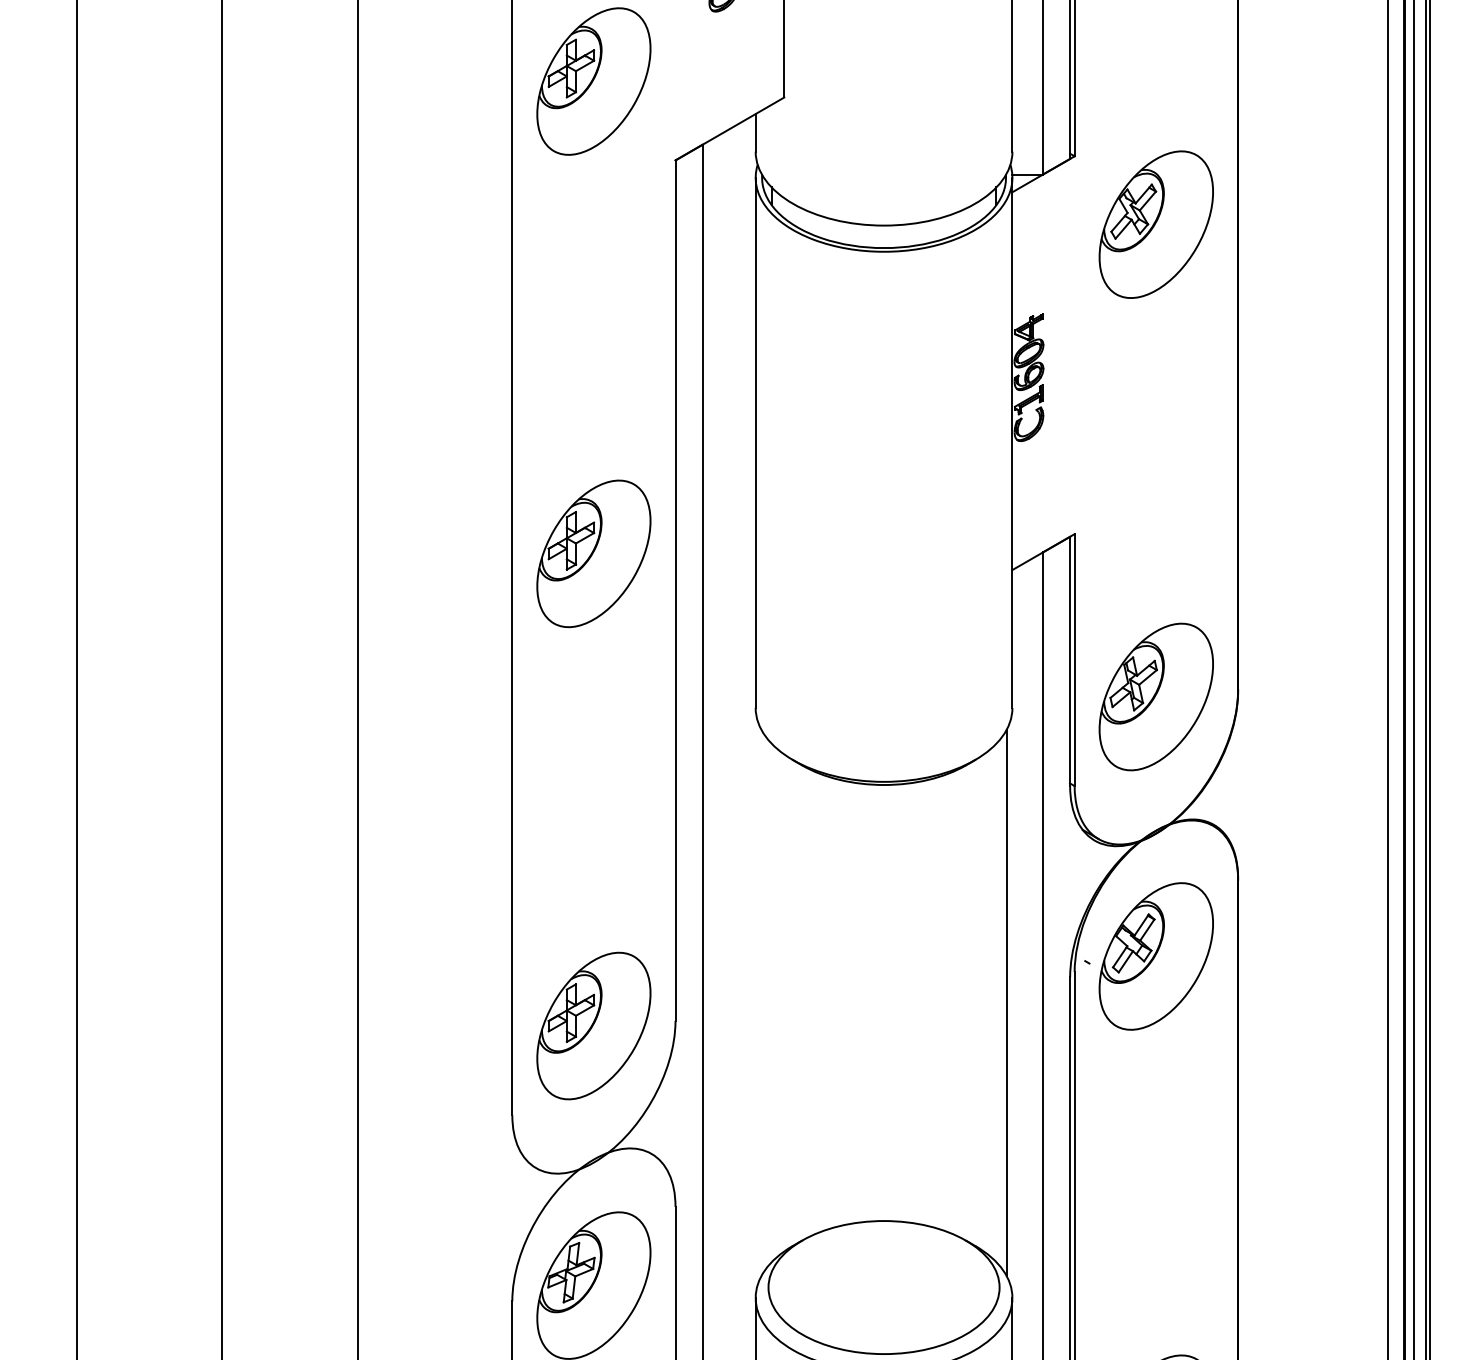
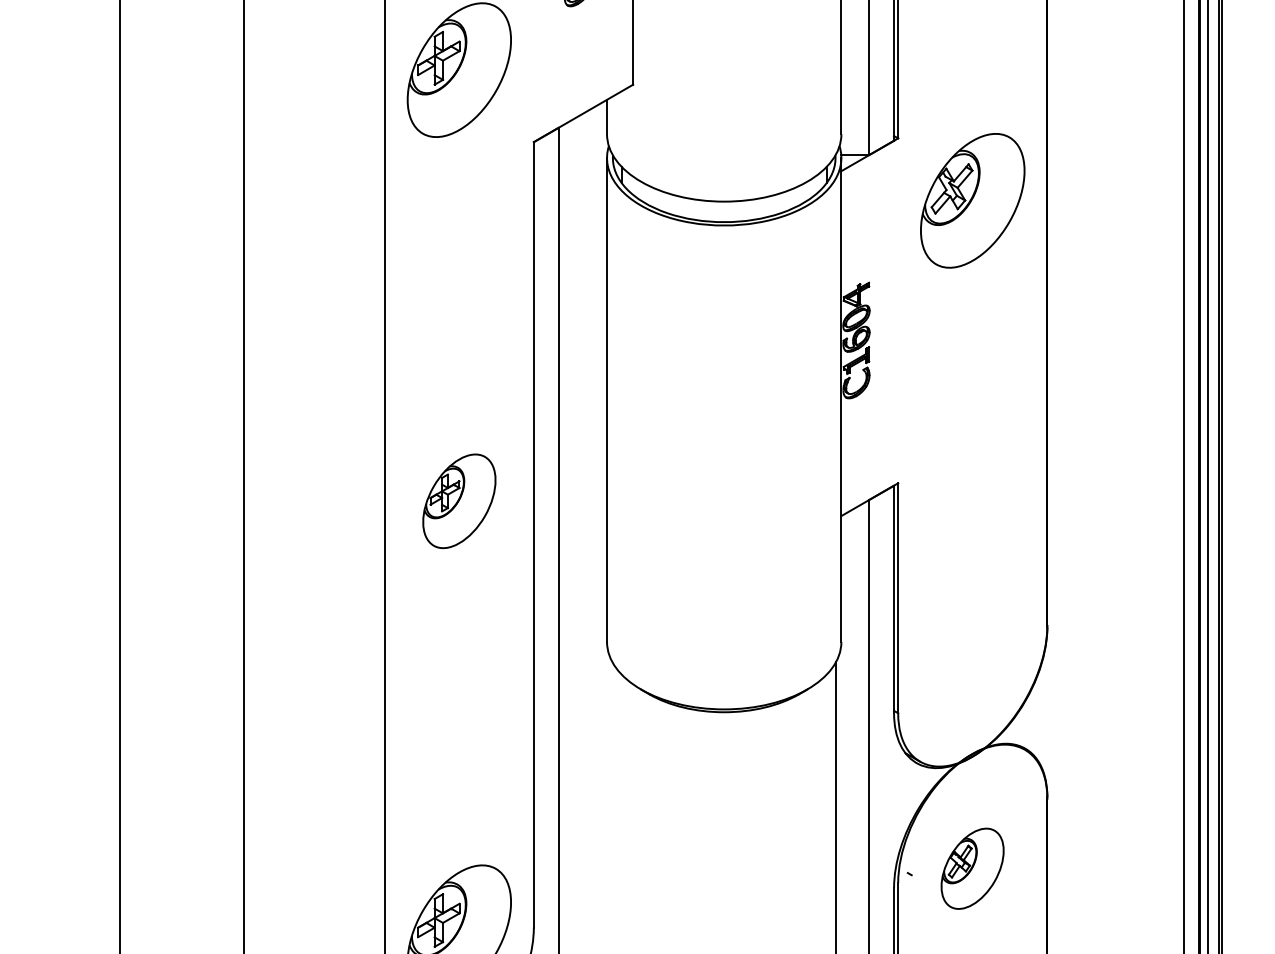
part: (593, 553) -> (458, 500), size x0.7
part: (1155, 696) -> (971, 631), removed
part: (1155, 956) -> (971, 868), size x0.6

